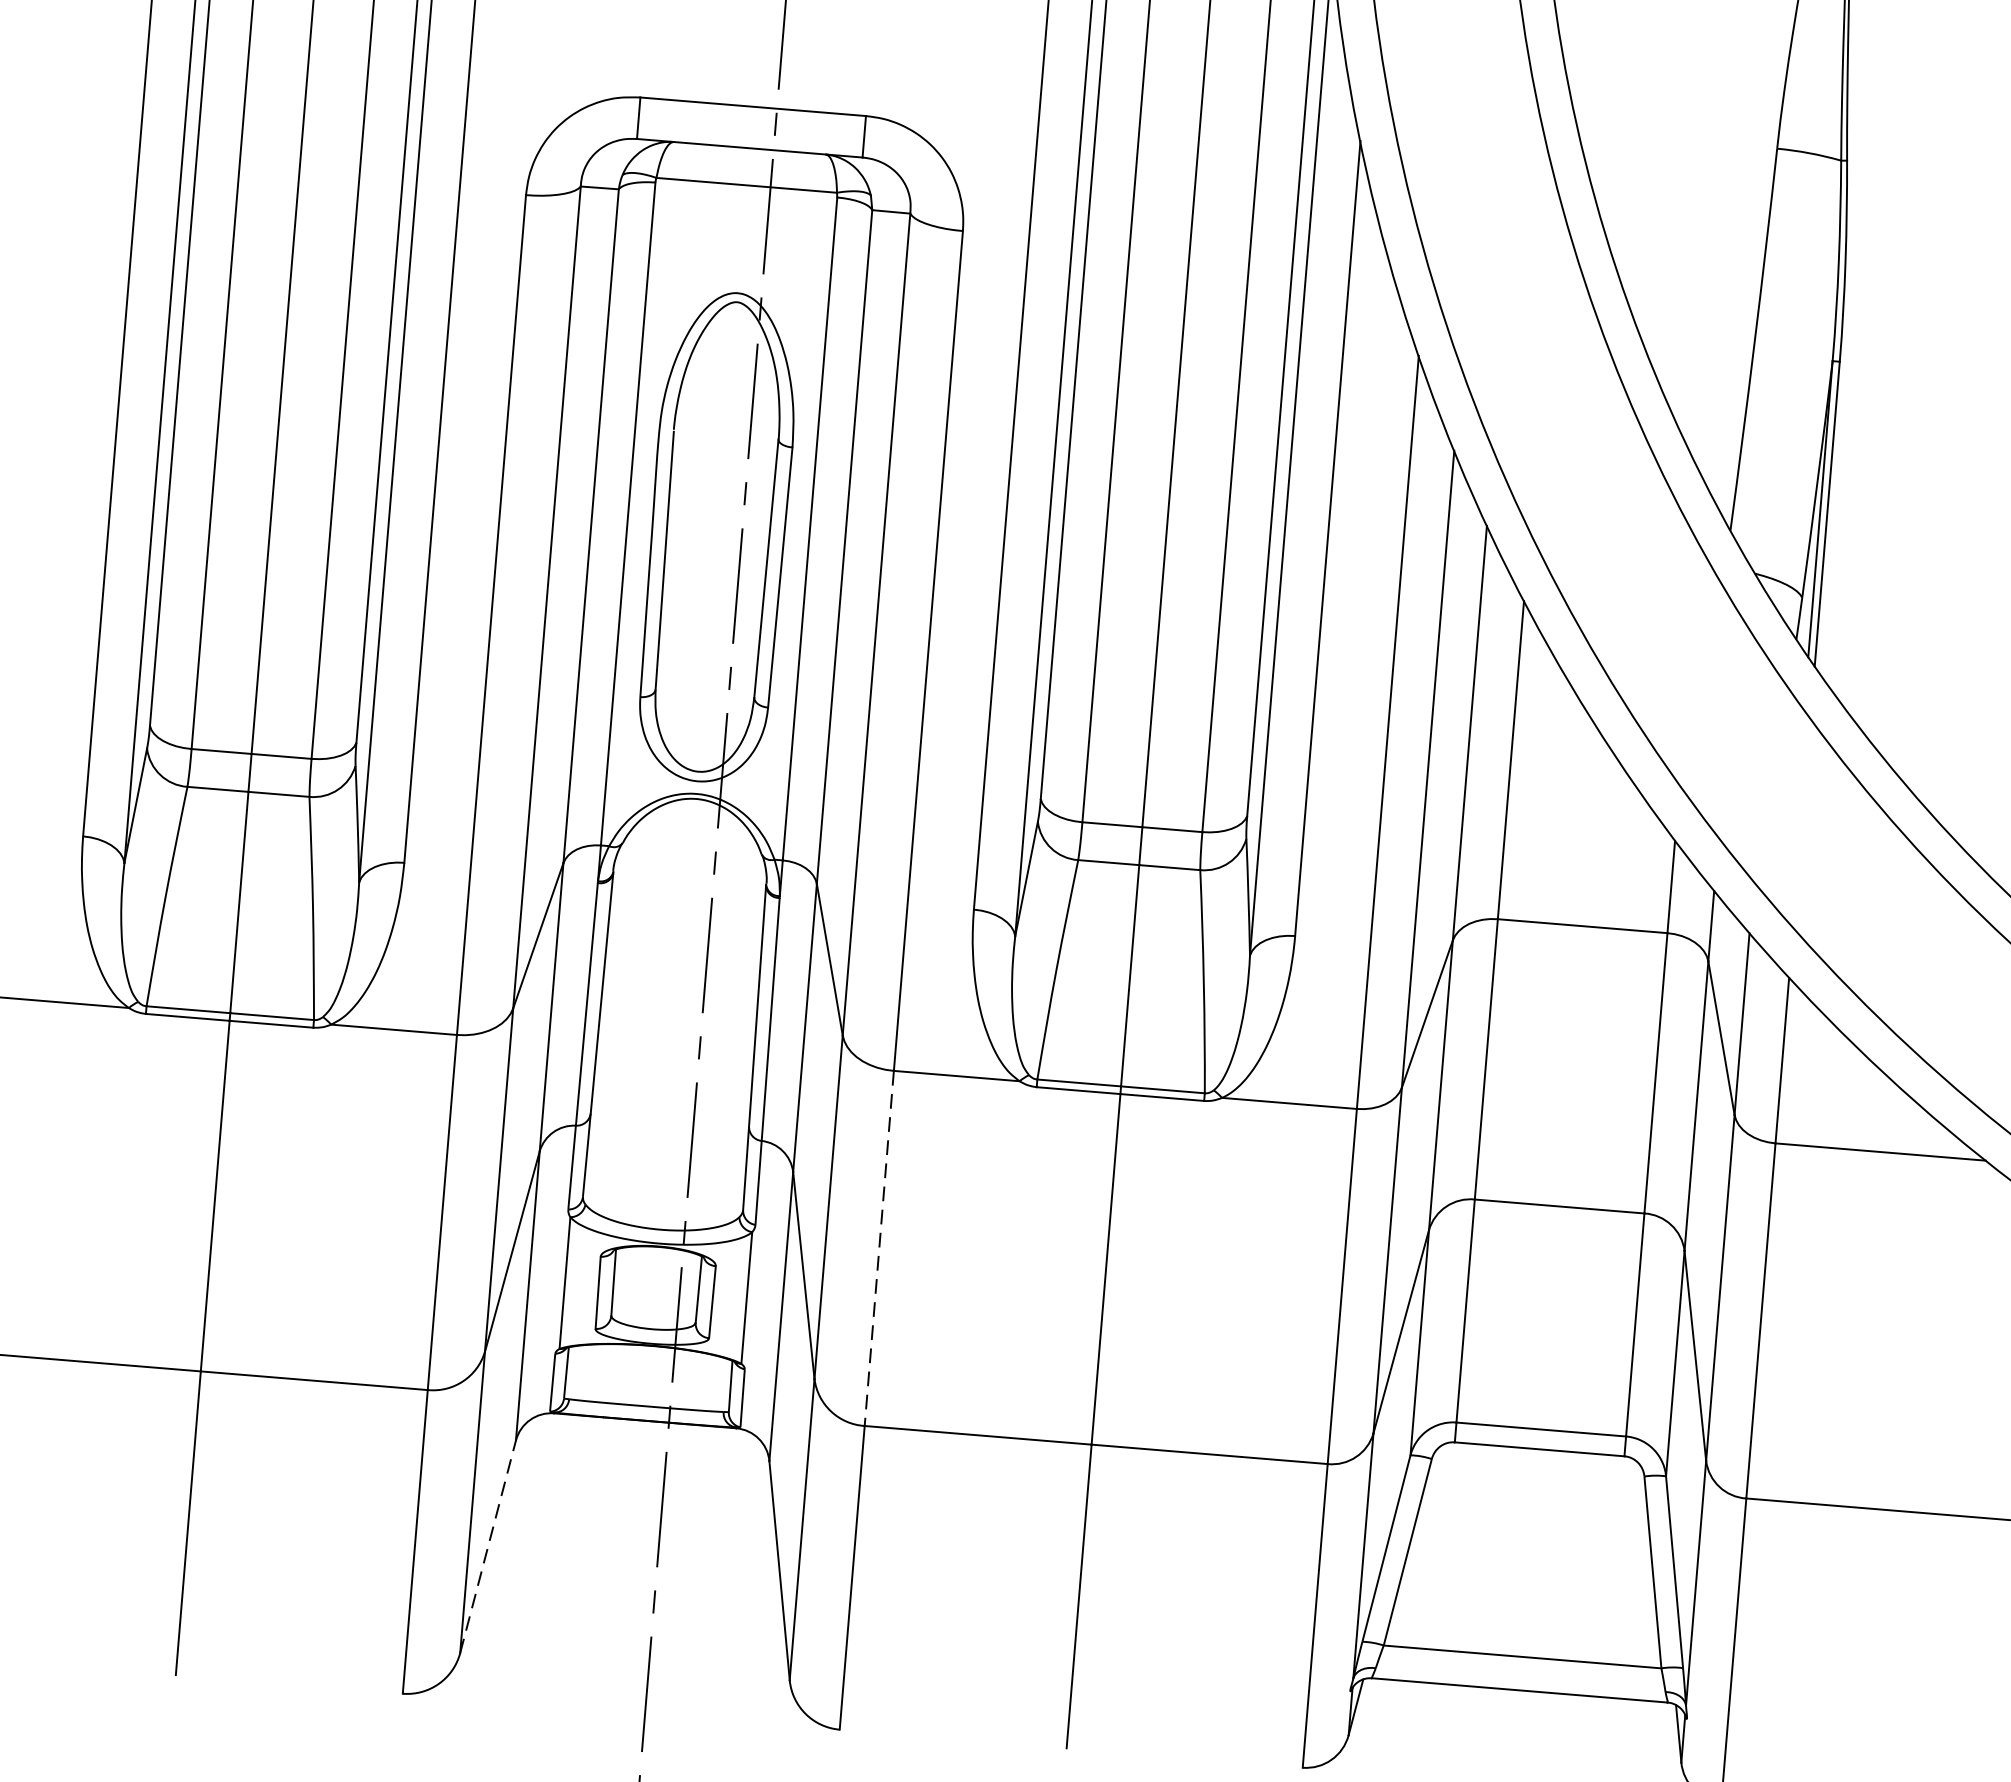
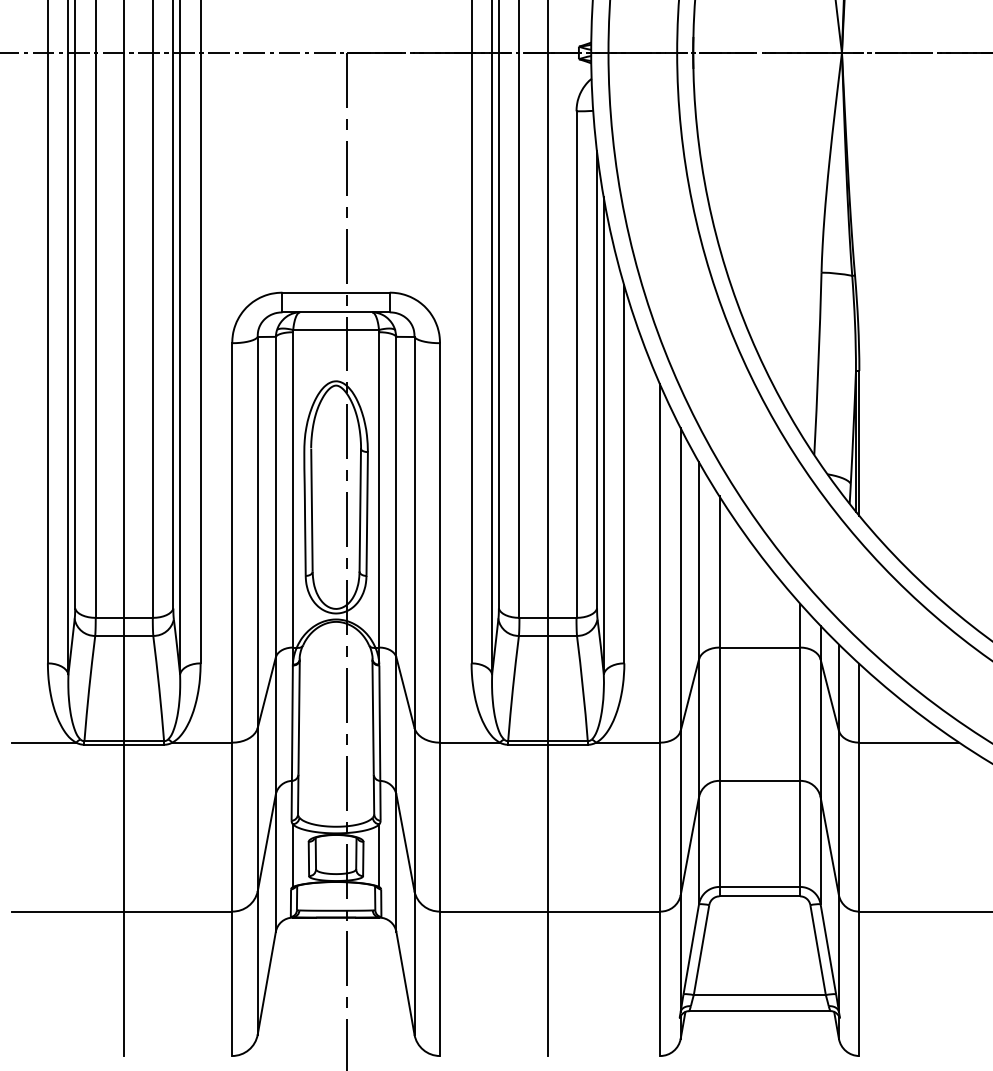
line: (880, 1249) -> (440, 827), dashed -> solid
line: (487, 1545) -> (266, 982), dashed -> solid

